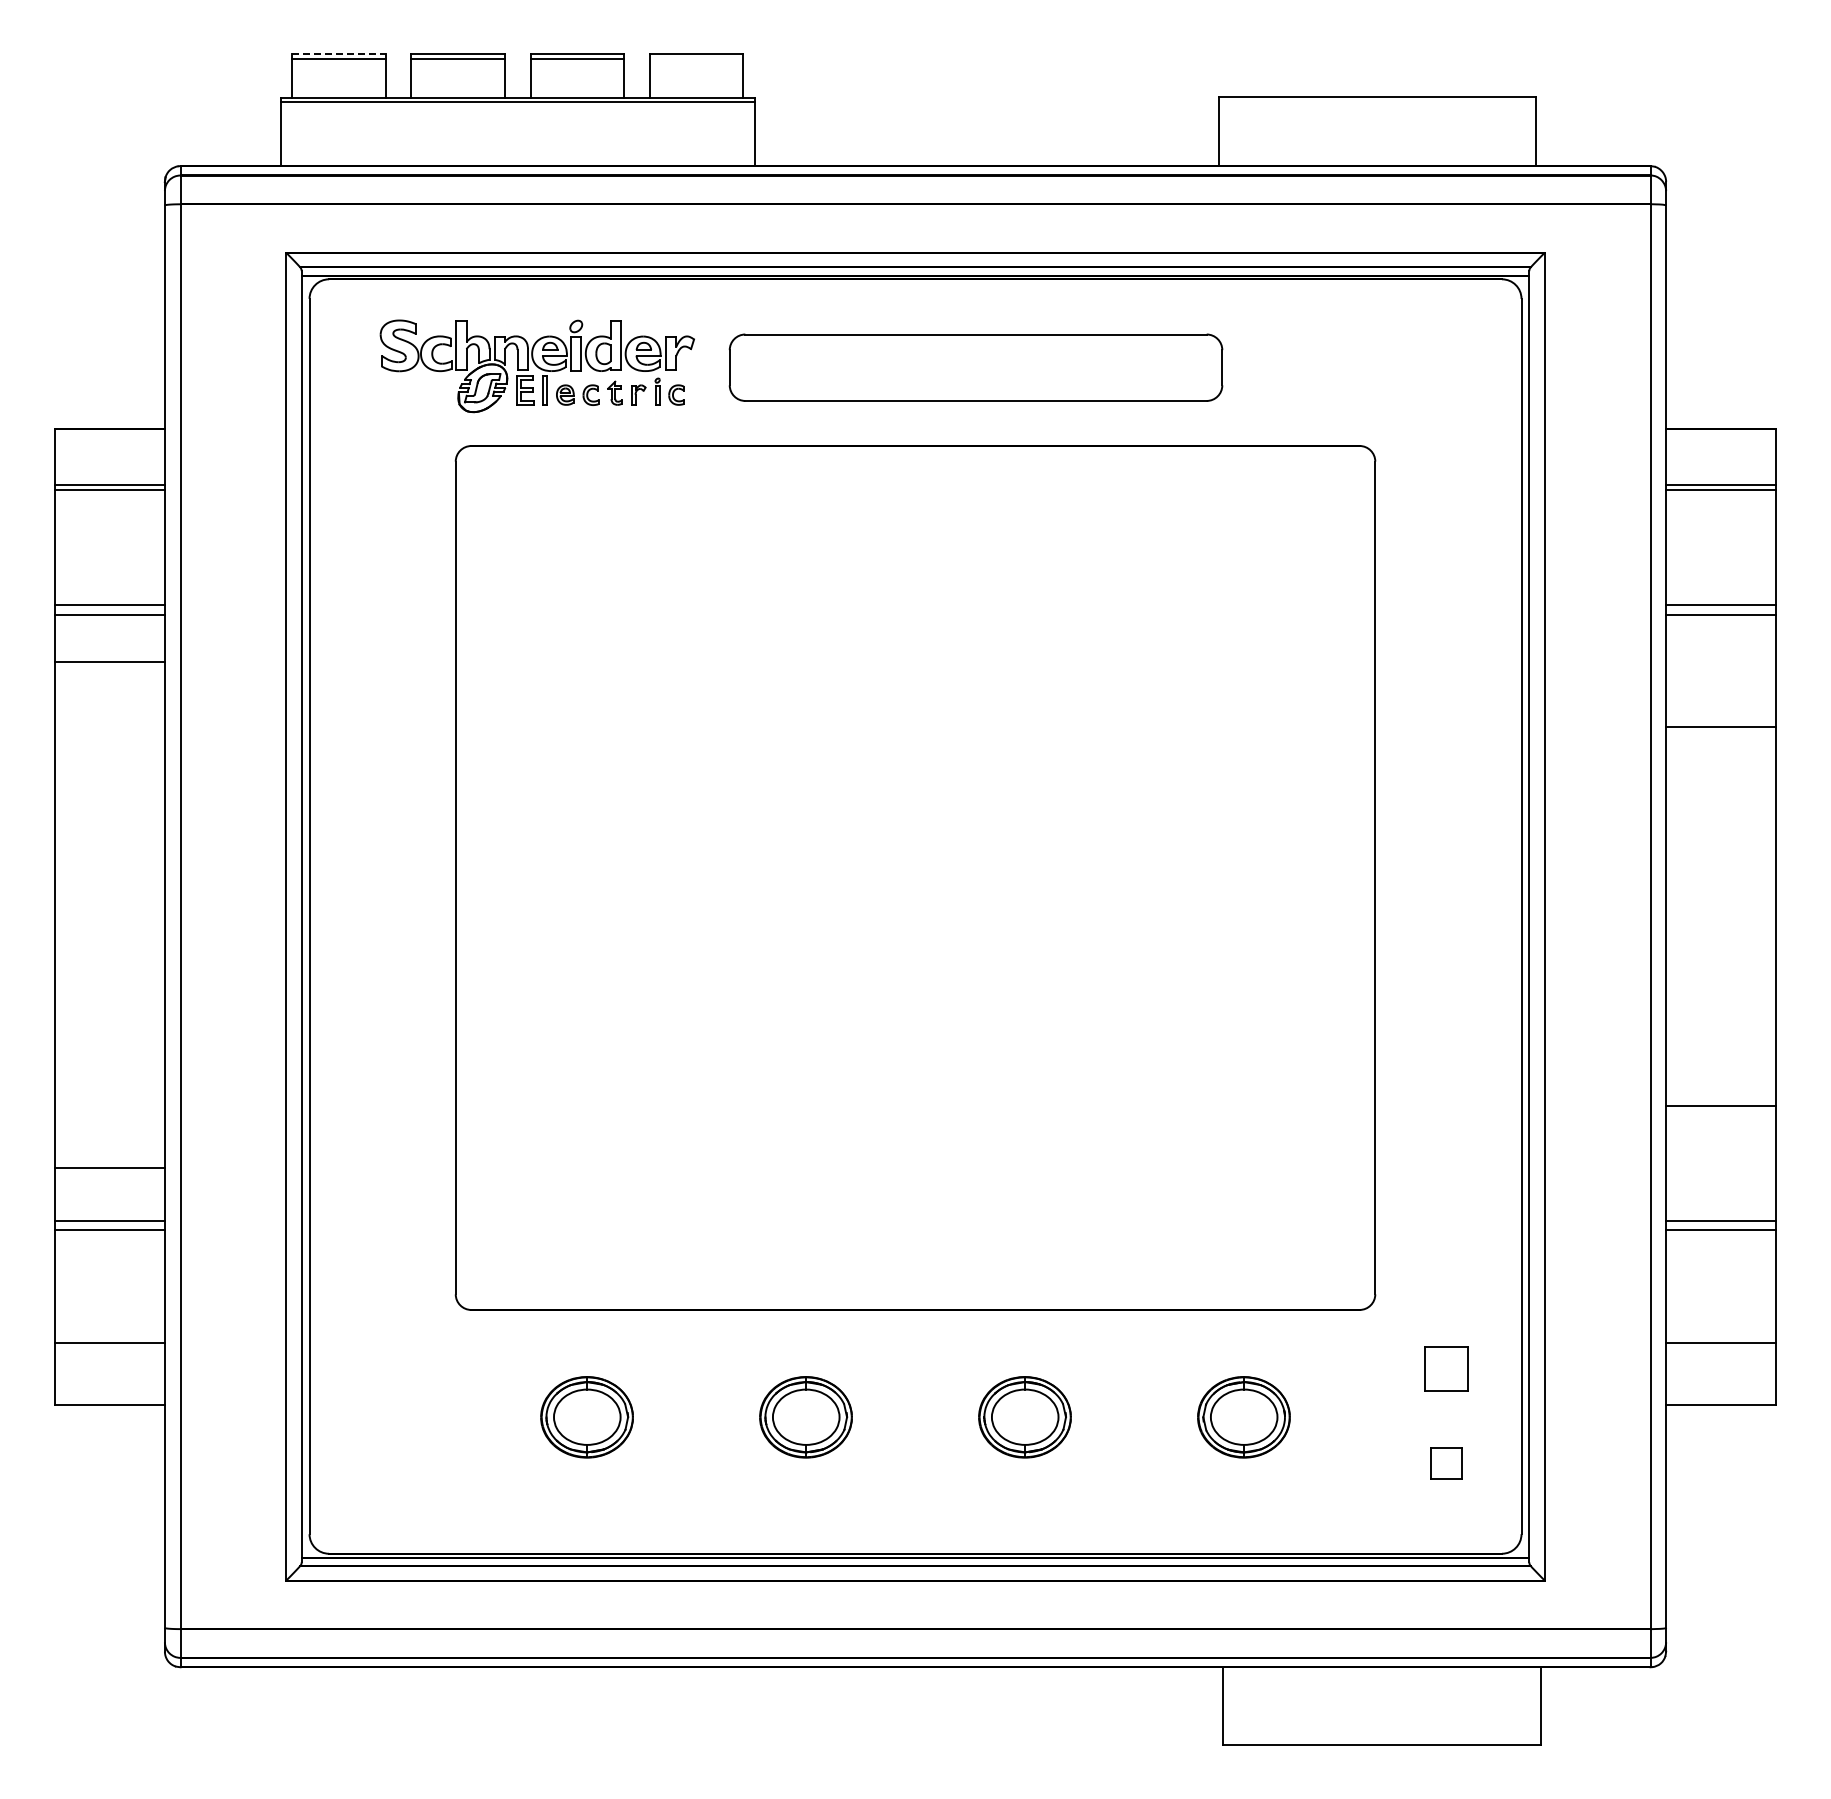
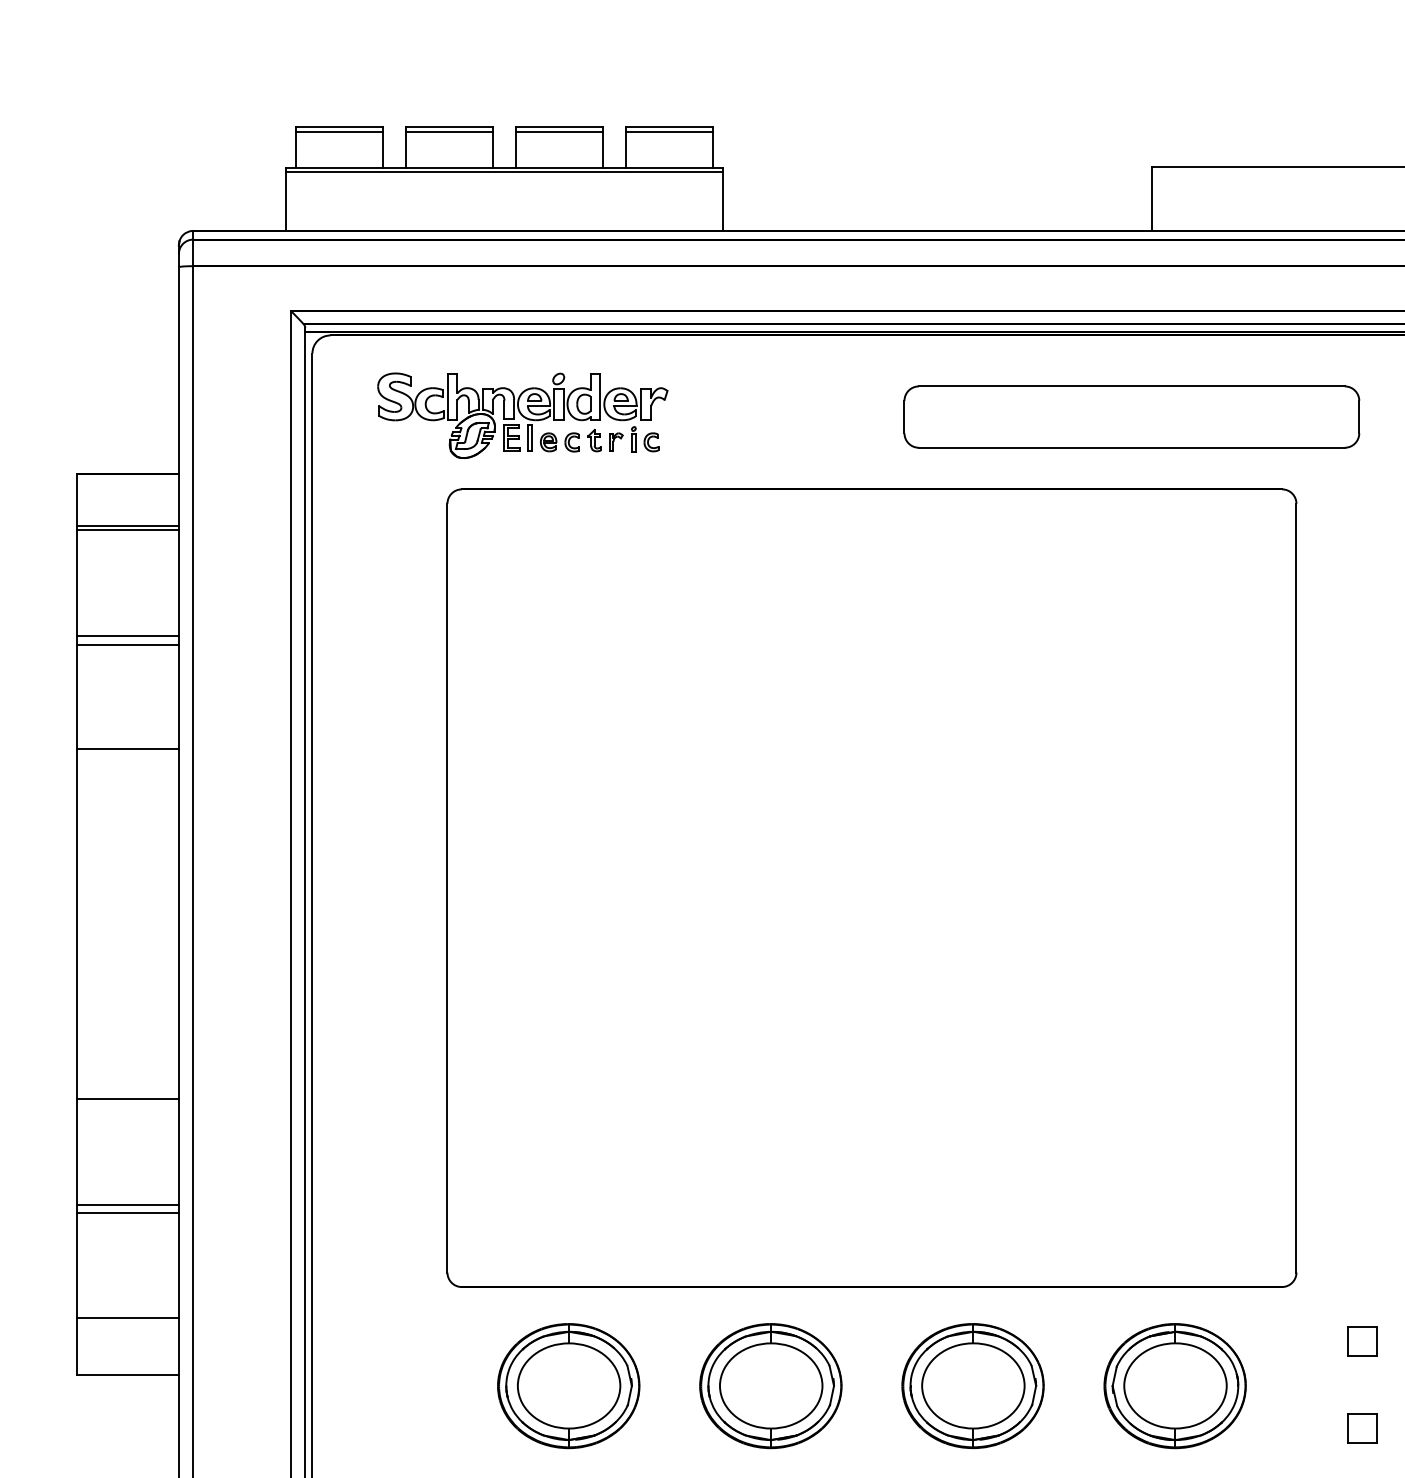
line: (339, 53) -> (340, 126), dashed -> solid
line: (696, 58) -> (669, 131), added
part: (975, 367) -> (1131, 416), moved
line: (109, 661) -> (127, 748), moved
line: (109, 1168) -> (127, 1099), moved
part: (1446, 1369) -> (1362, 1342), size x0.71
part: (586, 1417) -> (568, 1386), size x1.67
part: (805, 1417) -> (770, 1386), size x1.67
part: (1024, 1417) -> (972, 1386), size x1.67
part: (1243, 1417) -> (1174, 1386), size x1.67

